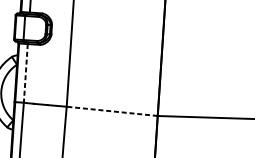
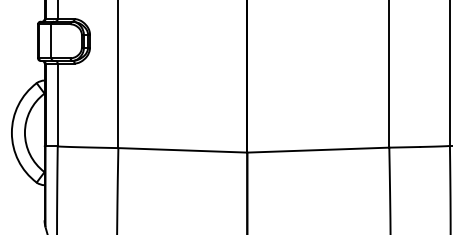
line: (25, 73) -> (57, 105), dashed -> solid
line: (111, 111) -> (182, 150), dashed -> solid

